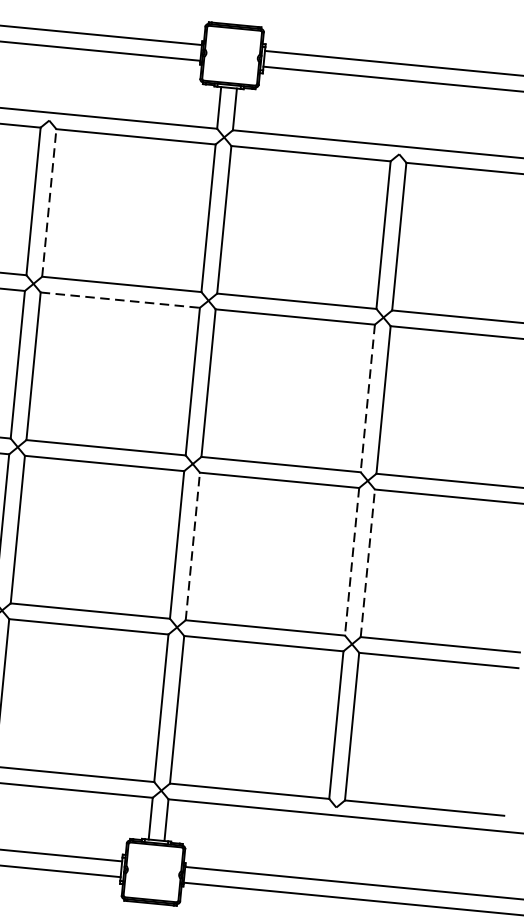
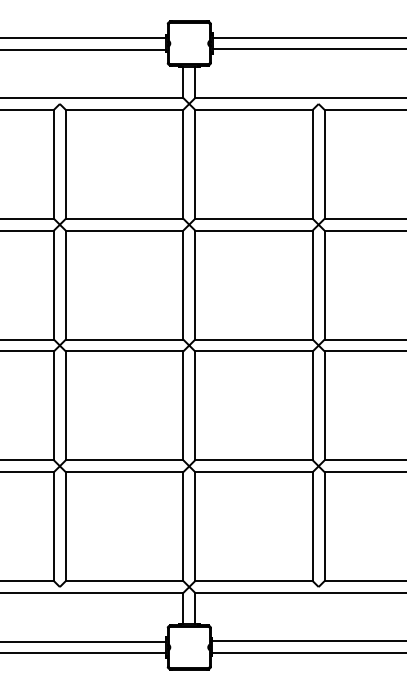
line: (48, 203) -> (65, 164), dashed -> solid
line: (120, 300) -> (124, 230), dashed -> solid
line: (367, 398) -> (312, 285), dashed -> solid
line: (193, 546) -> (195, 405), dashed -> solid
line: (351, 561) -> (312, 405), dashed -> solid
line: (367, 562) -> (324, 405), dashed -> solid

